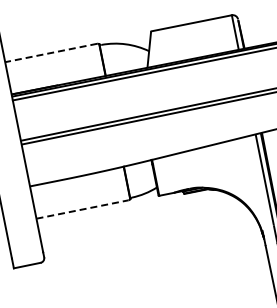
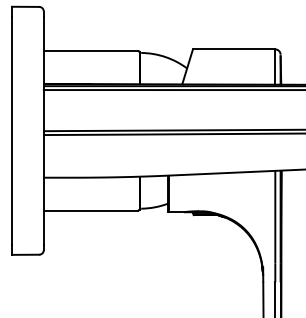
line: (51, 53) -> (90, 51), dashed -> solid
line: (82, 209) -> (90, 210), dashed -> solid

